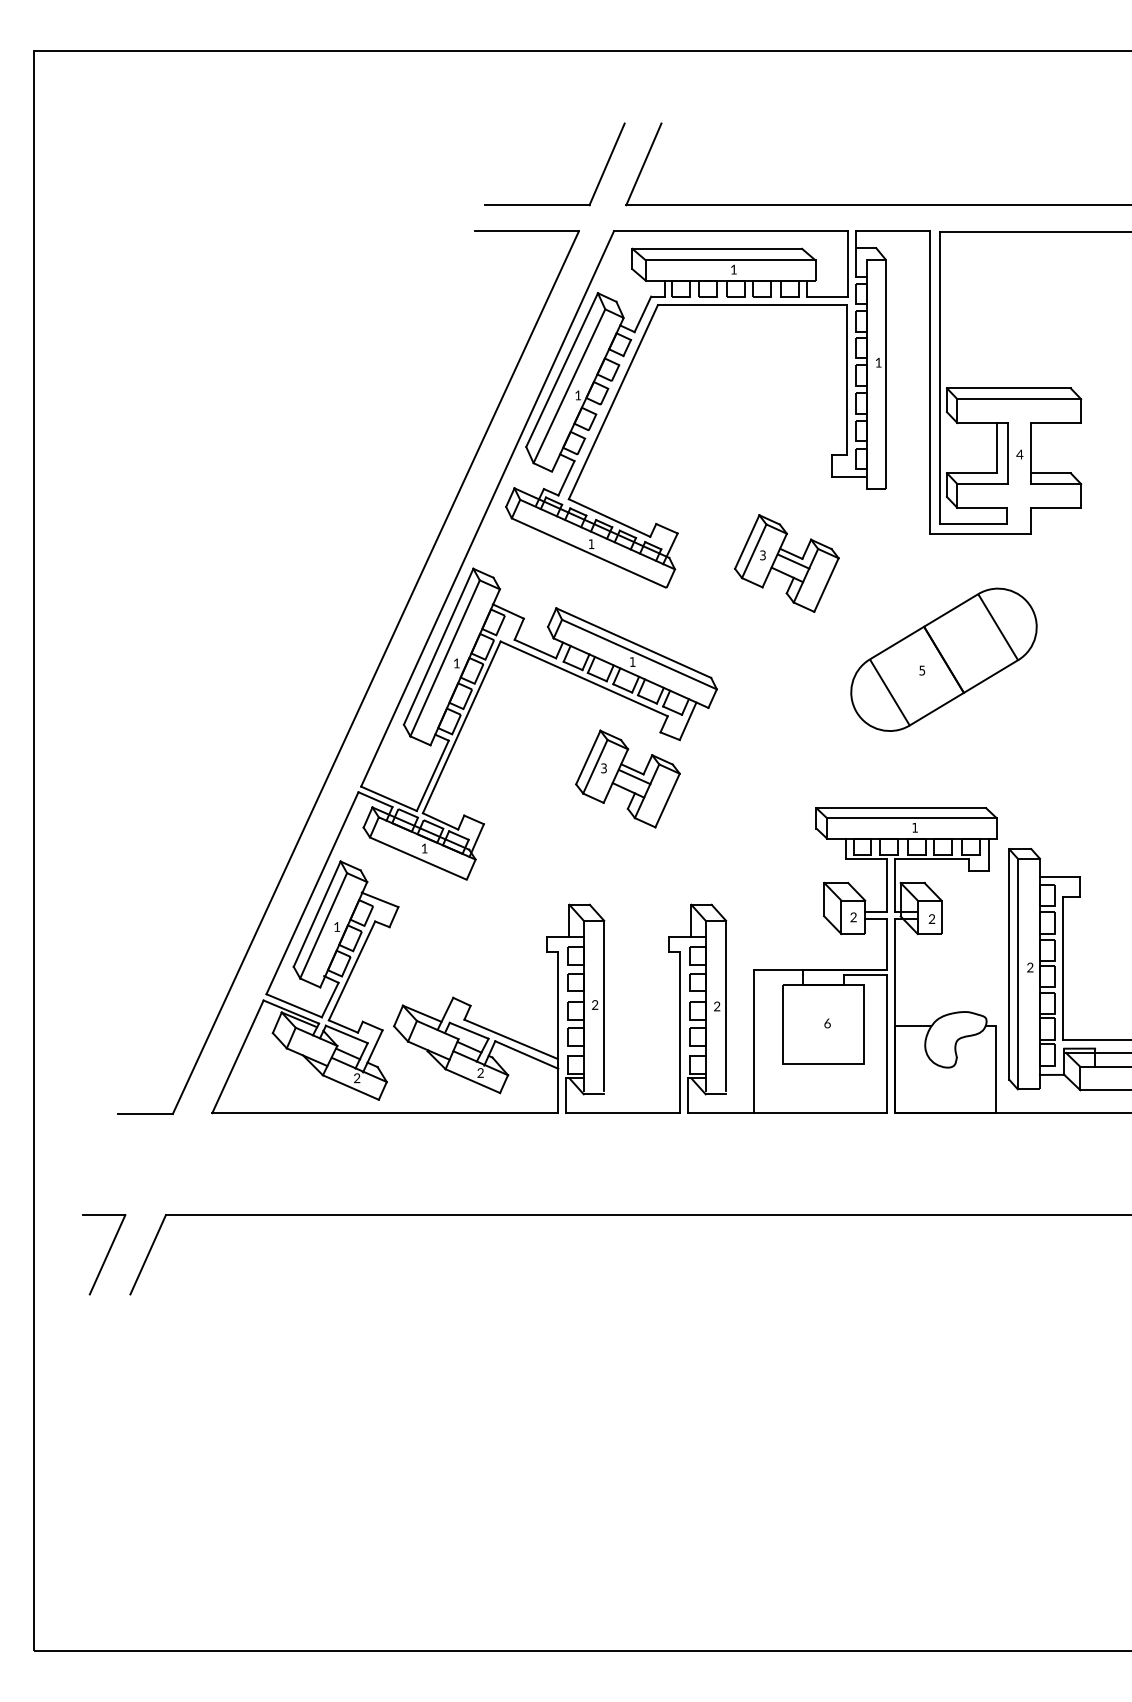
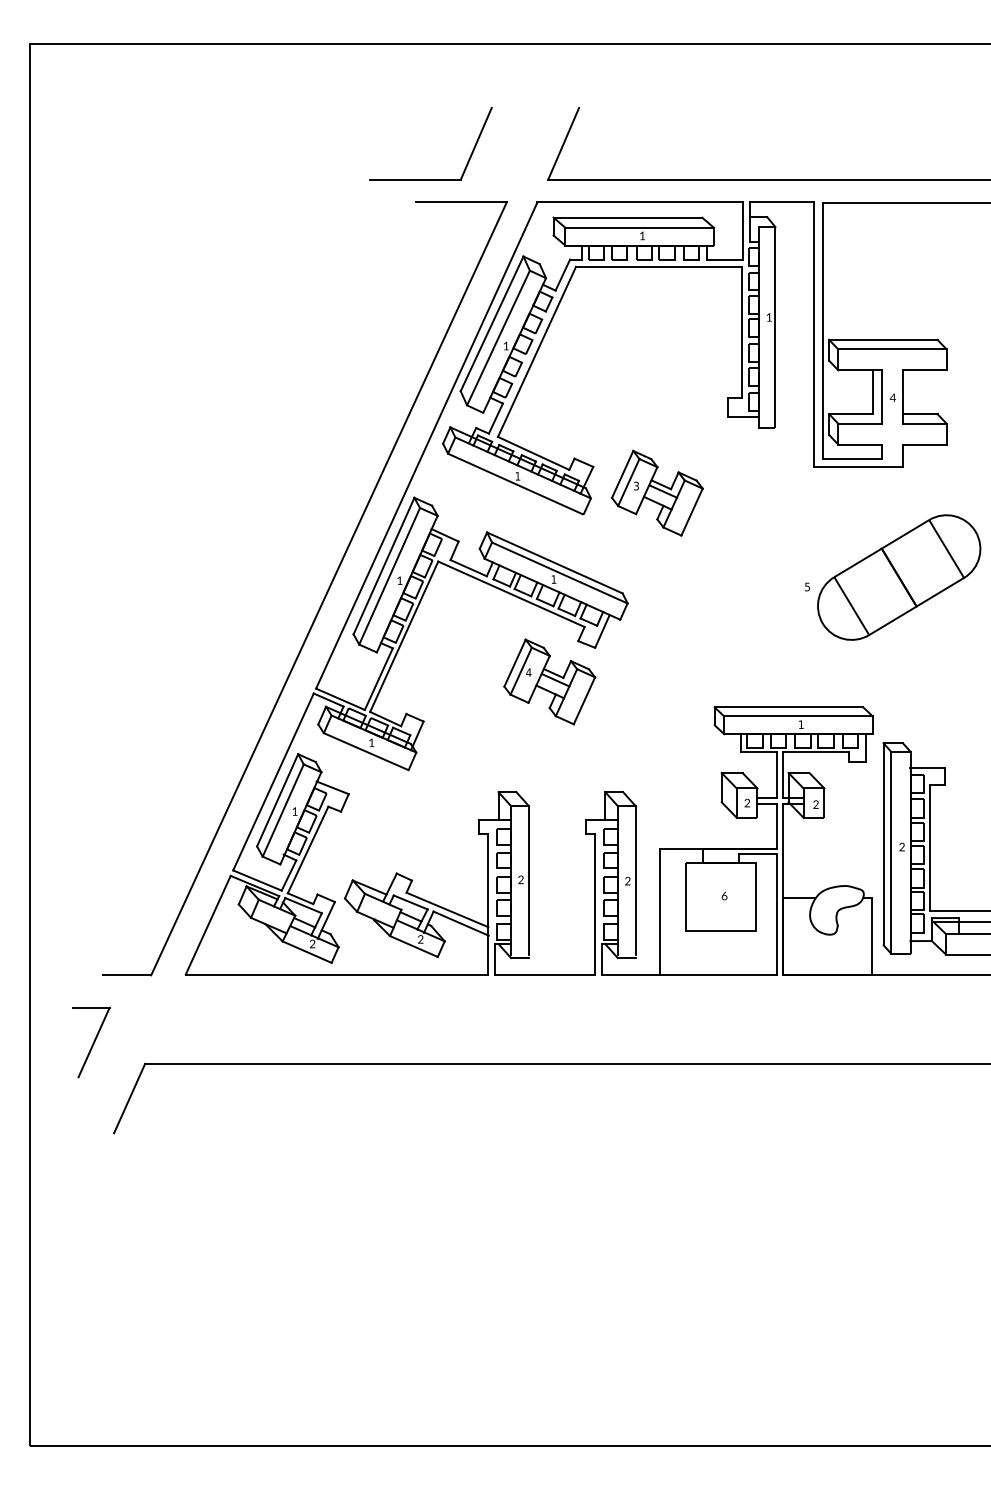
part: (554, 204) -> (430, 178), moved
part: (786, 563) -> (657, 493), moved
part: (943, 659) -> (898, 577), moved
text: (603, 768) -> (528, 672), 3 -> 4
part: (104, 1254) -> (91, 1042), moved

